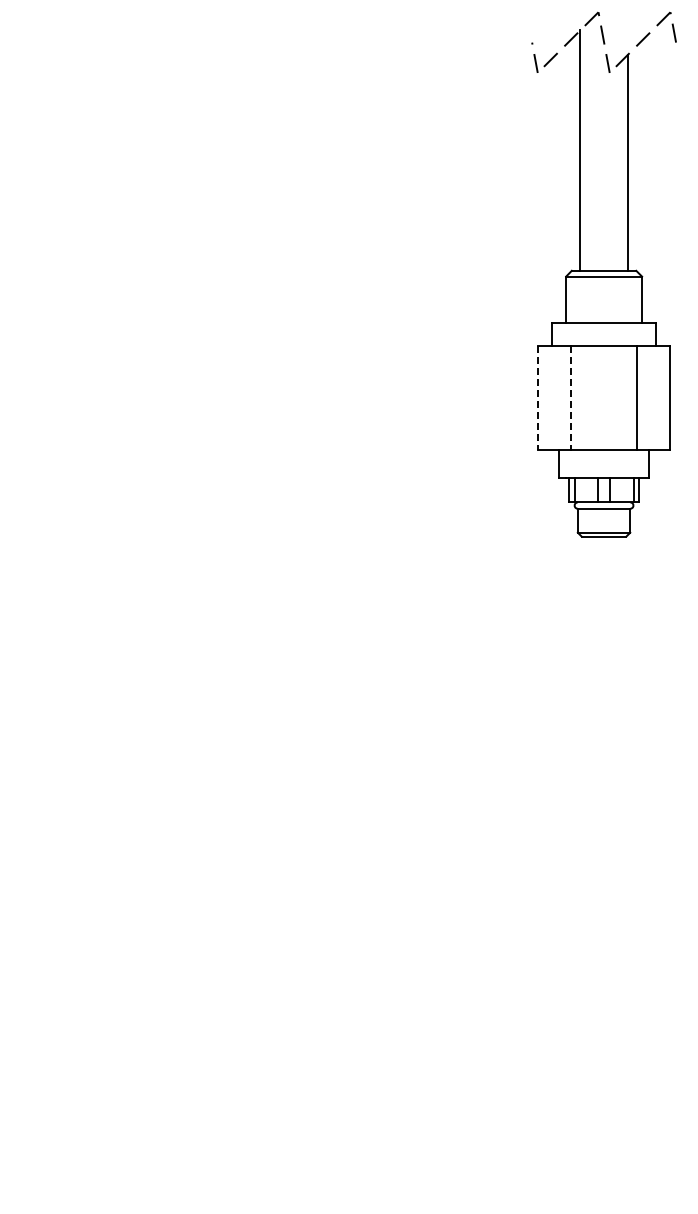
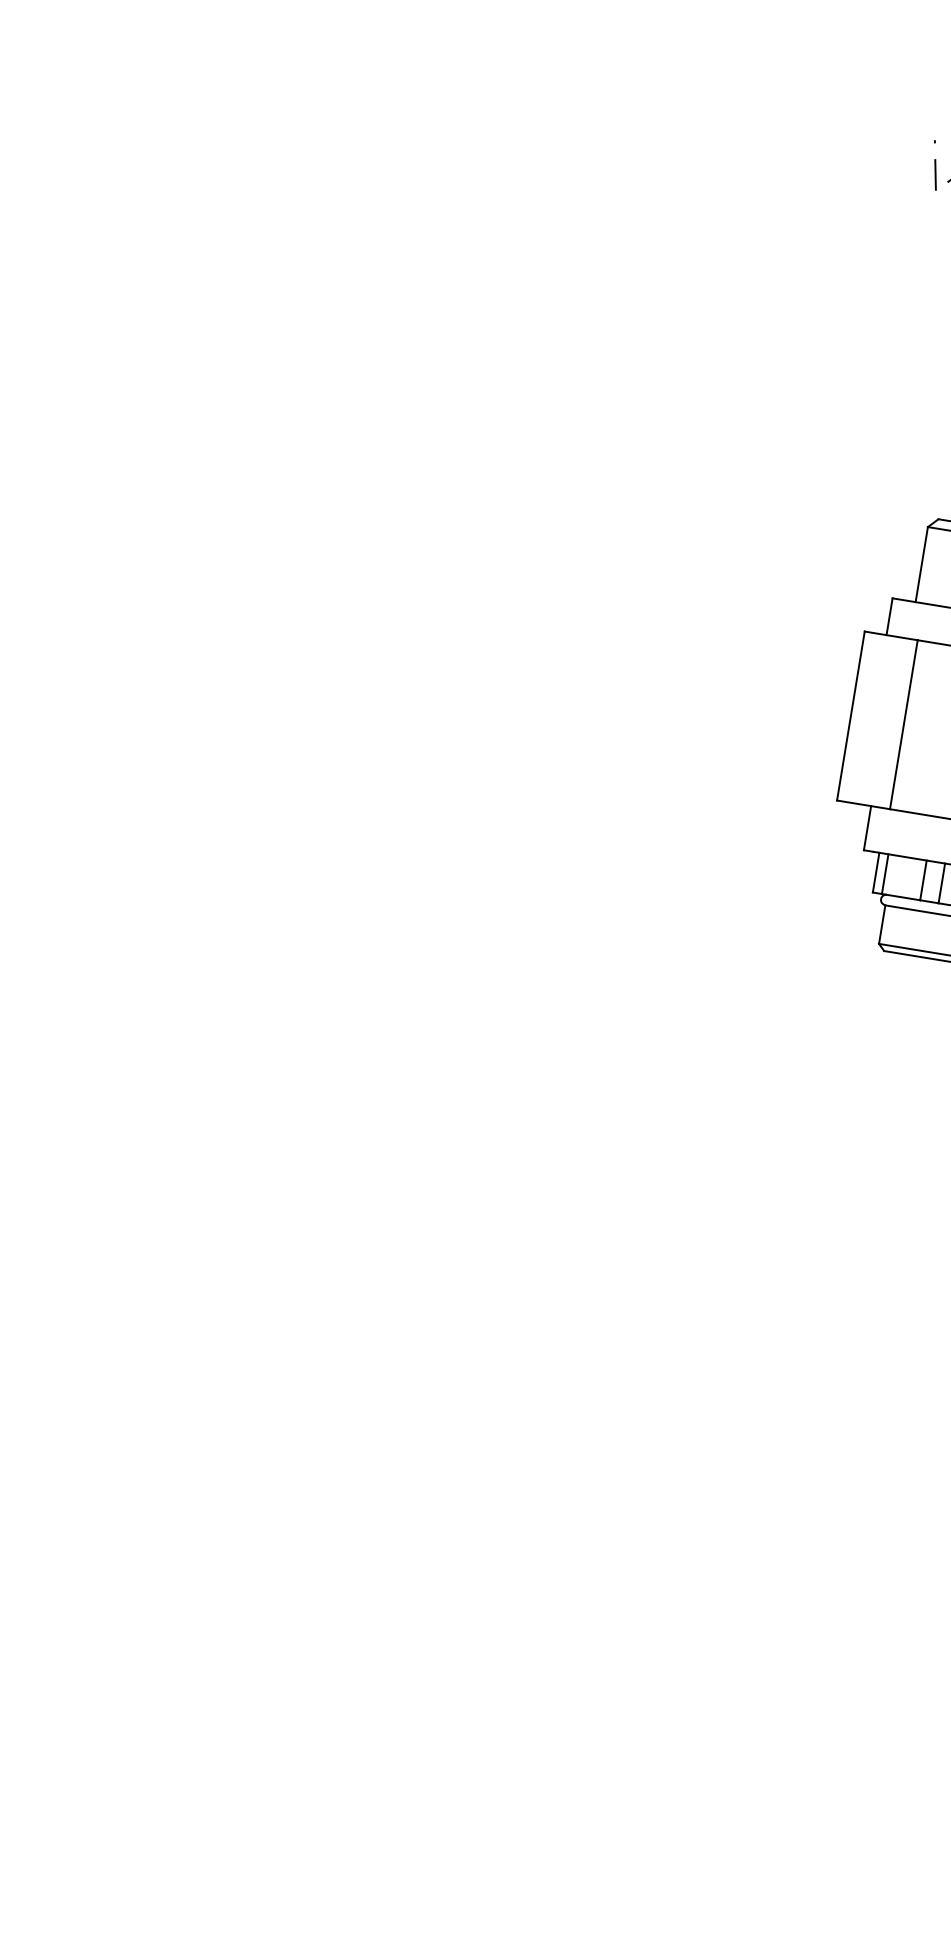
line: (538, 398) -> (850, 716), dashed -> solid
line: (571, 398) -> (904, 725), dashed -> solid

